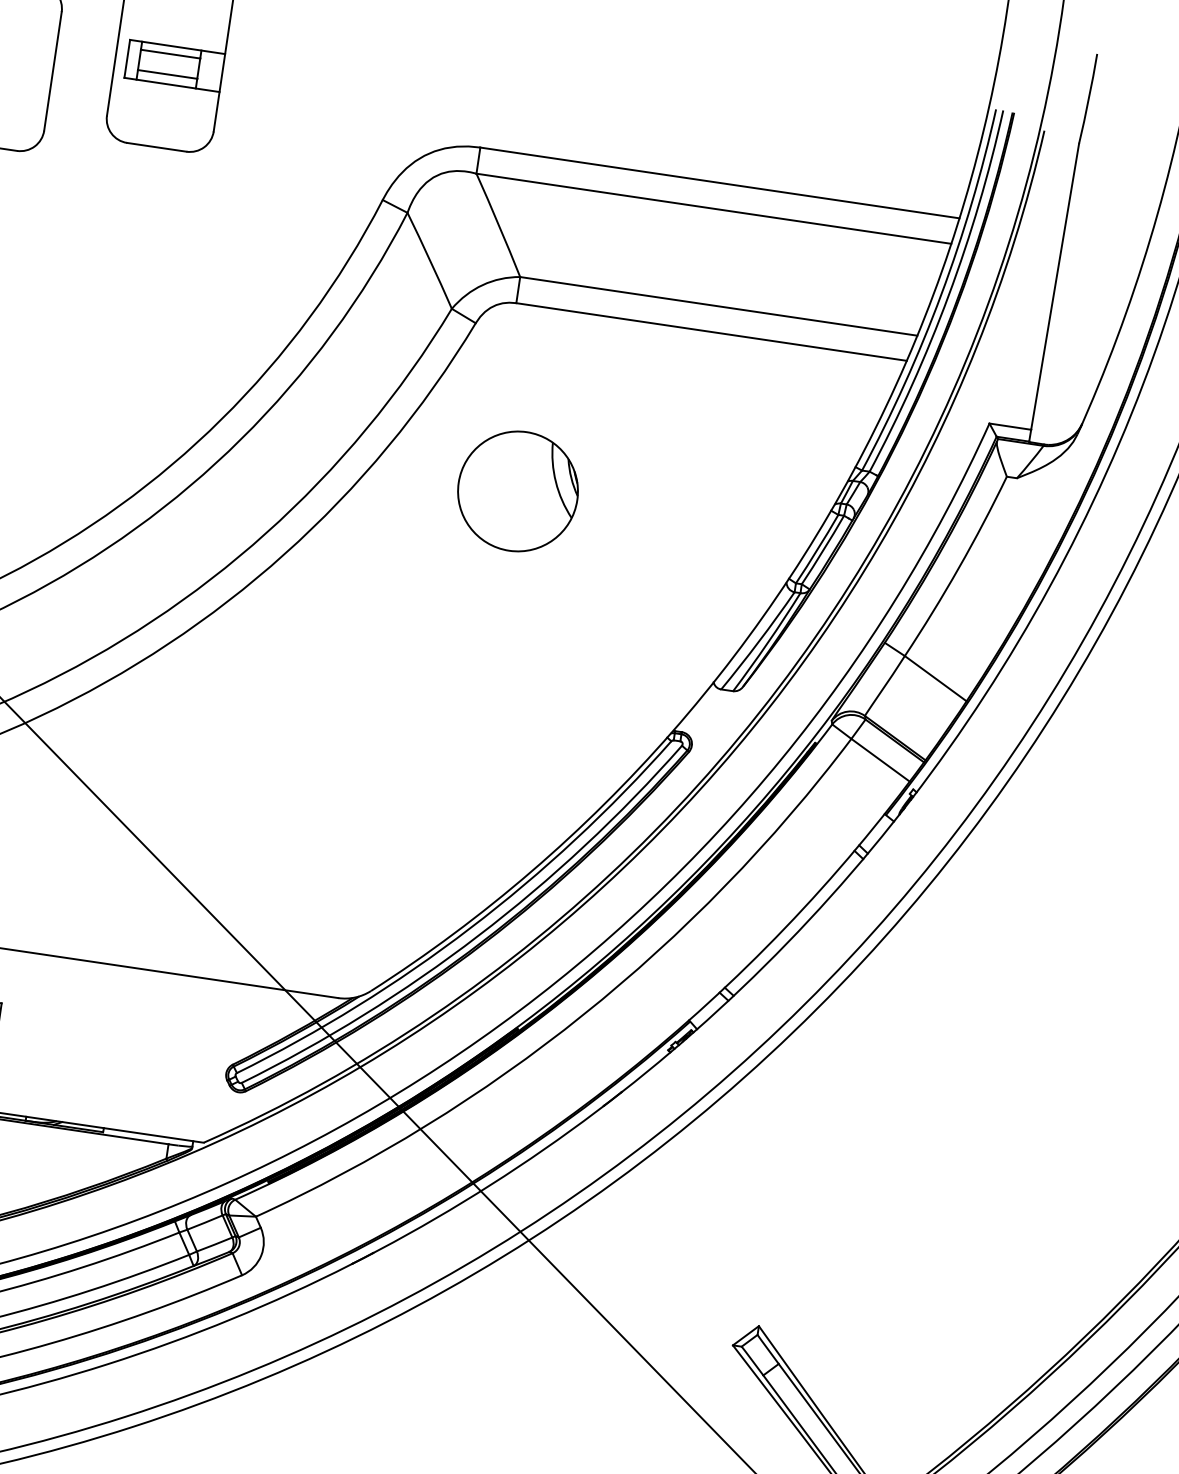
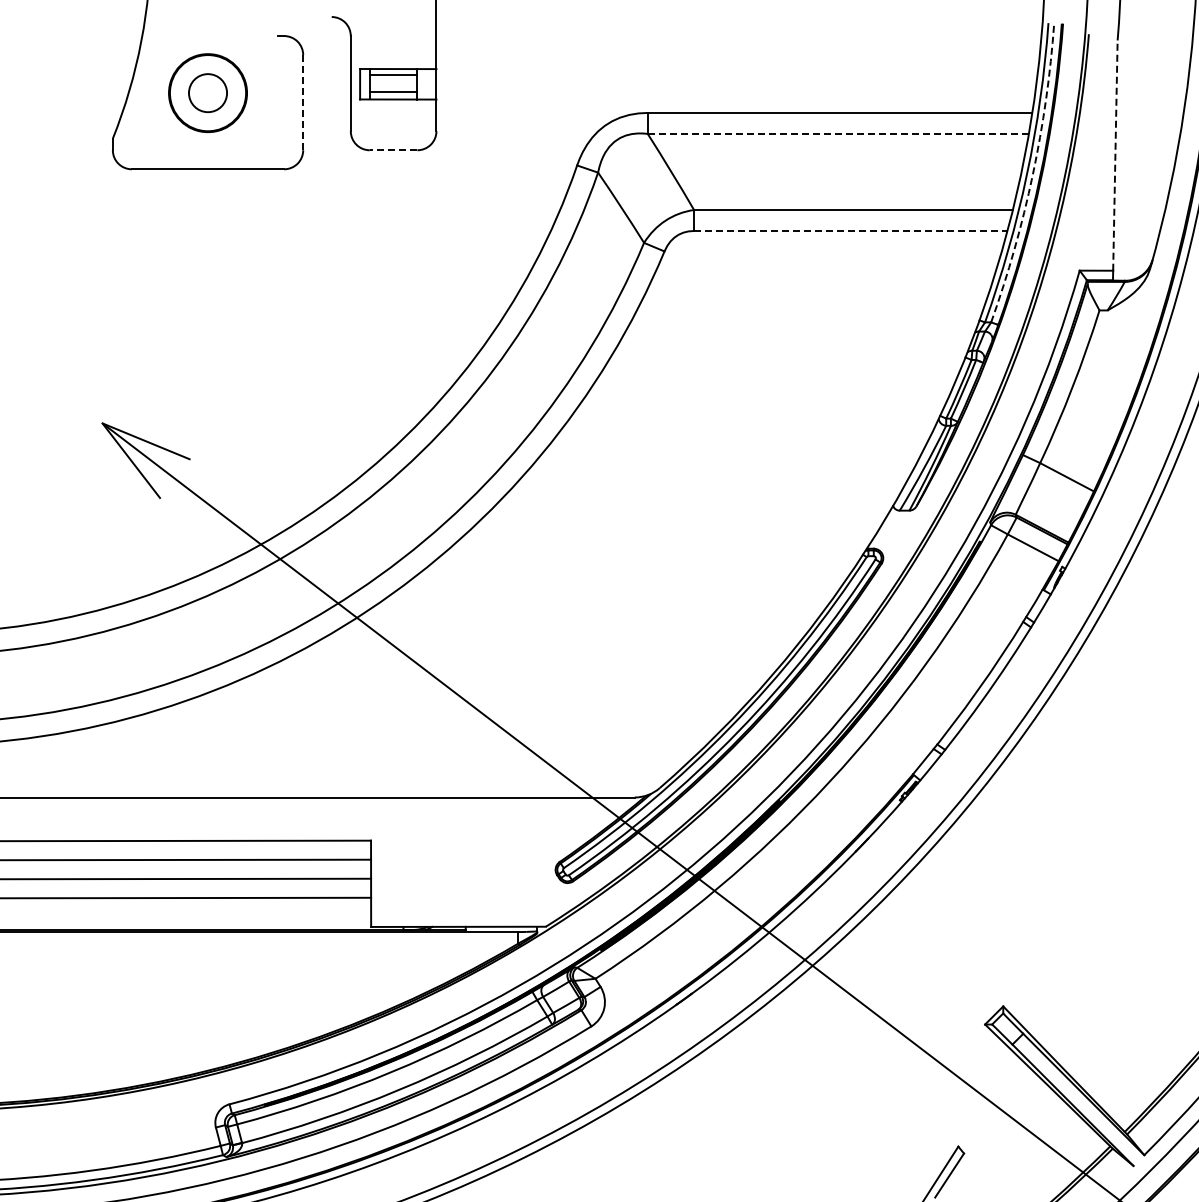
line: (53, 71) -> (303, 102), solid -> dashed
line: (156, 147) -> (393, 150), solid -> dashed
line: (714, 208) -> (838, 133), solid -> dashed
line: (1055, 286) -> (1115, 155), solid -> dashed
arc: (948, 295) -> (1032, 174), solid -> dashed
line: (711, 331) -> (850, 230), solid -> dashed
part: (517, 491) -> (716, 378), removed

